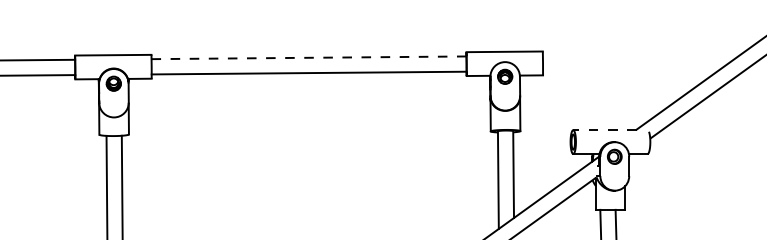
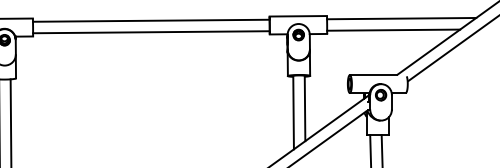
line: (641, 54) -> (401, 18), added
line: (308, 57) -> (150, 20), dashed -> solid
line: (631, 70) -> (393, 30), added
line: (604, 130) -> (373, 75), dashed -> solid

